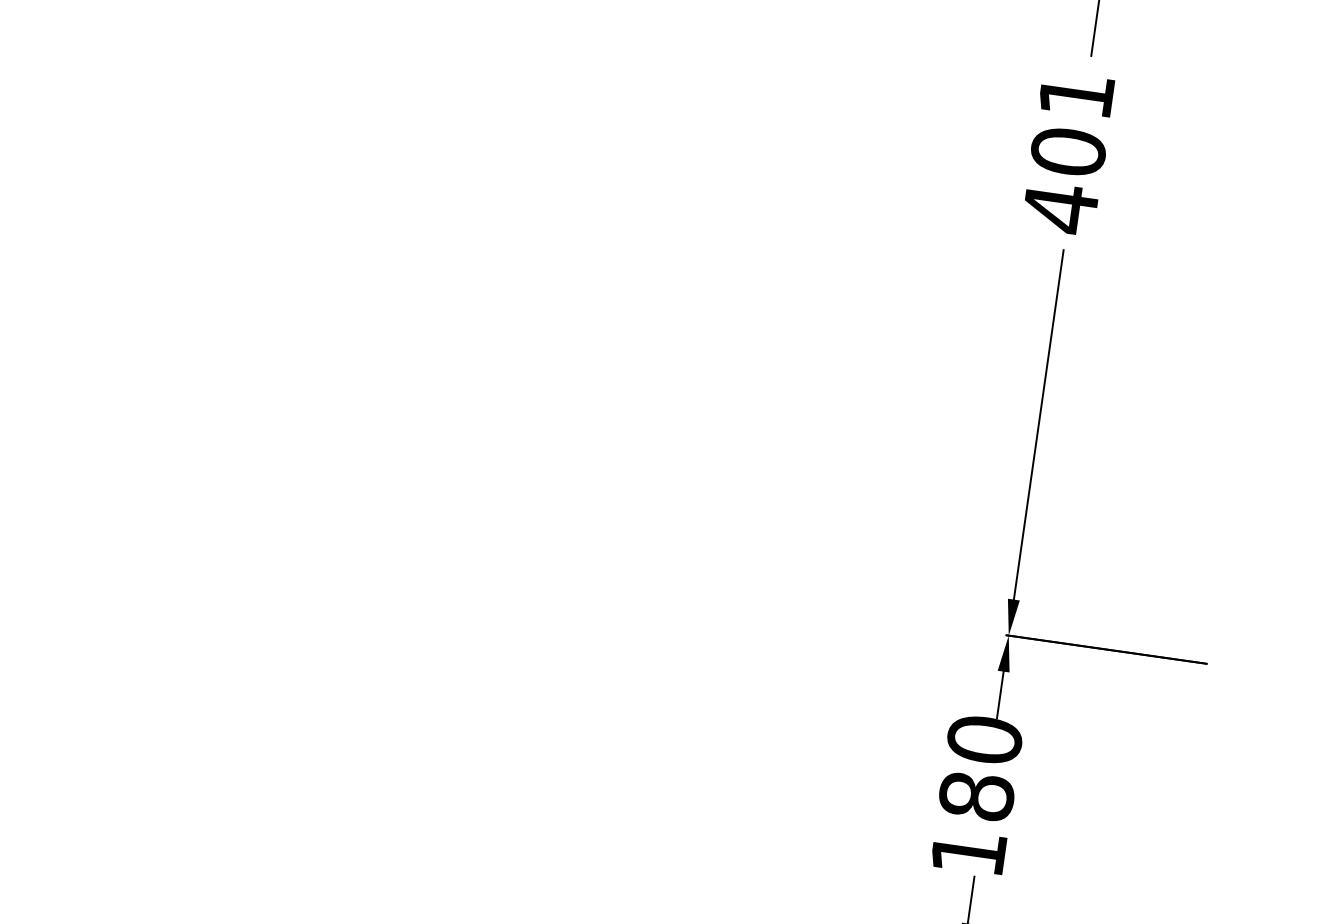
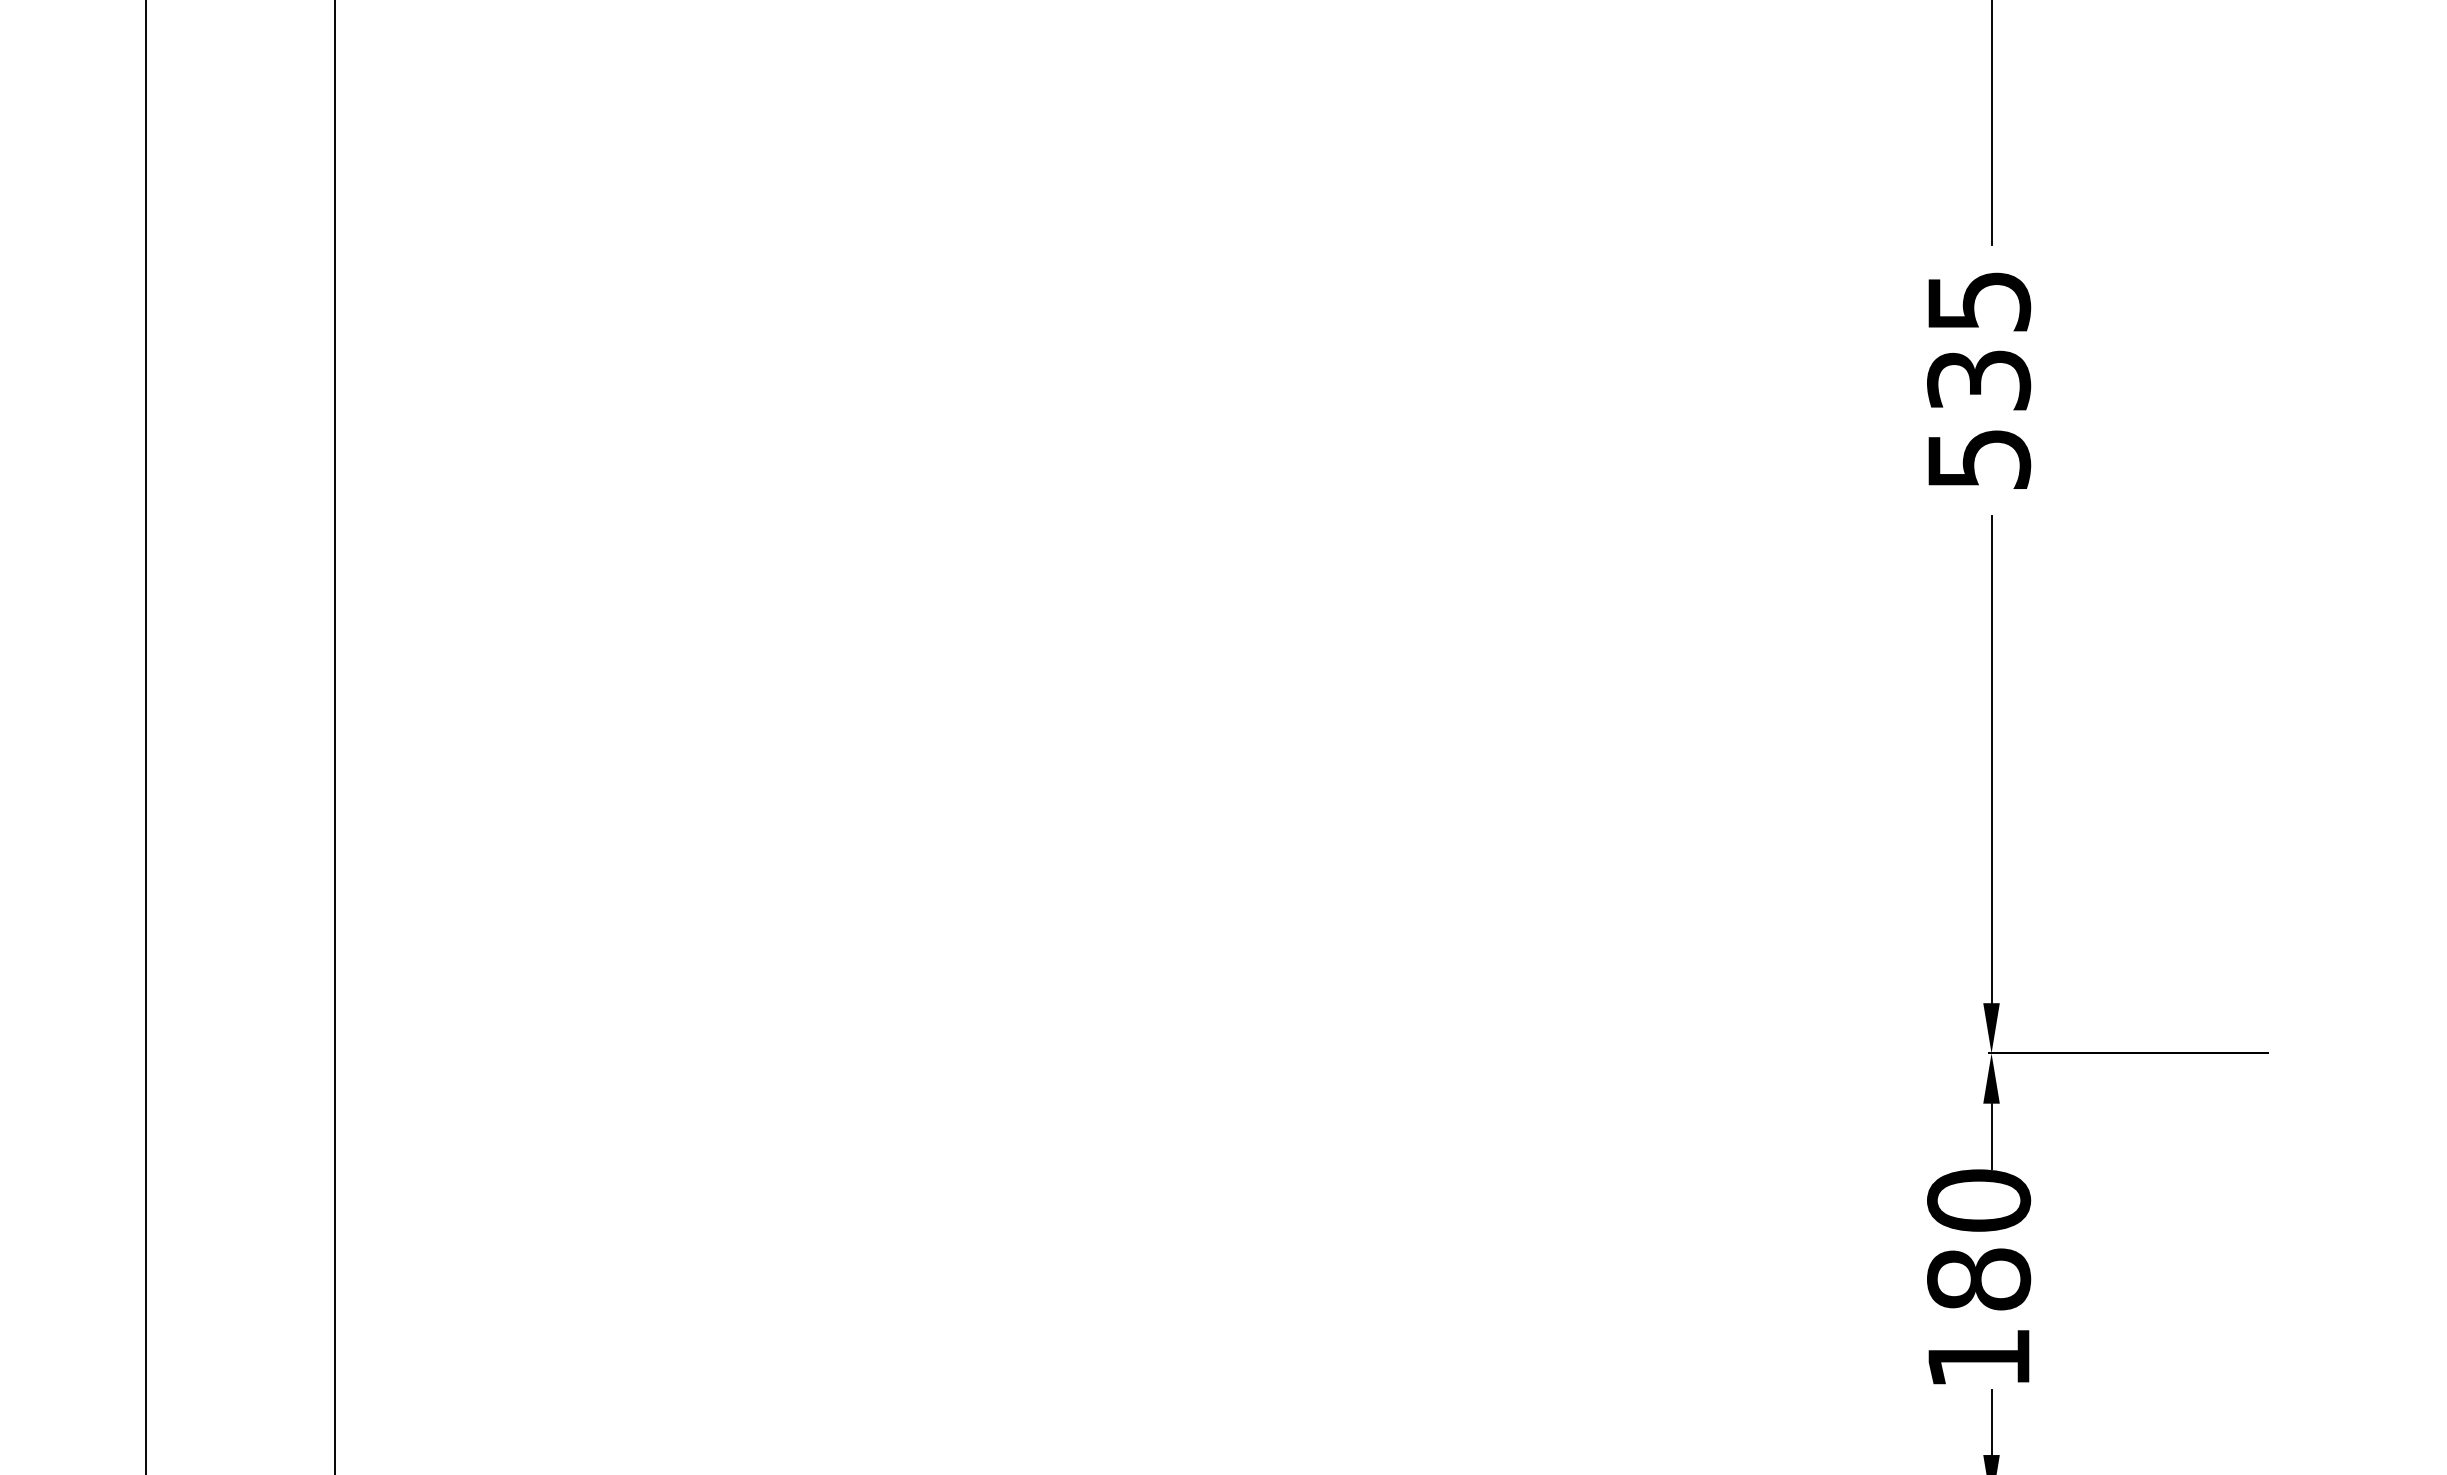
text: (1068, 153) -> (1979, 382), 401 -> 535

